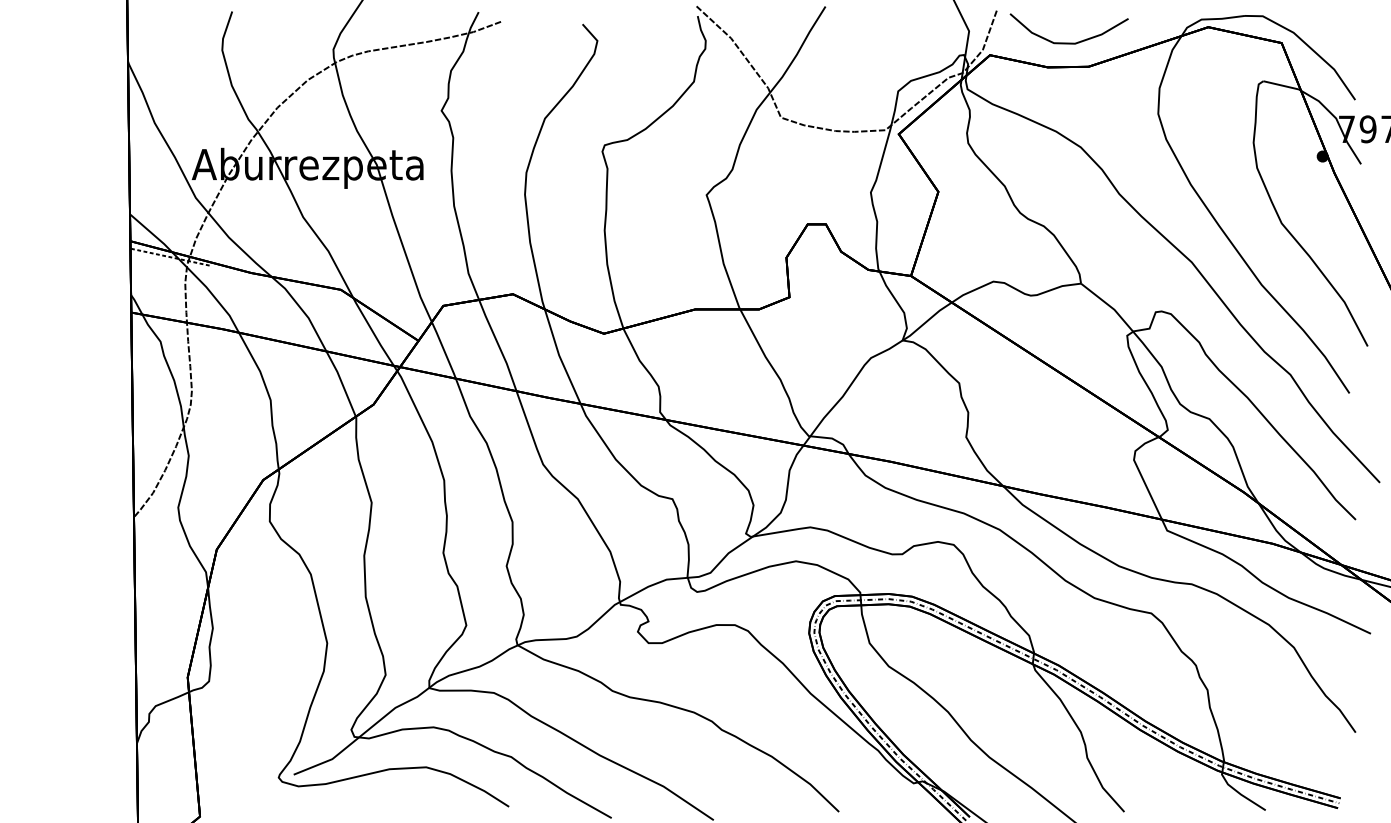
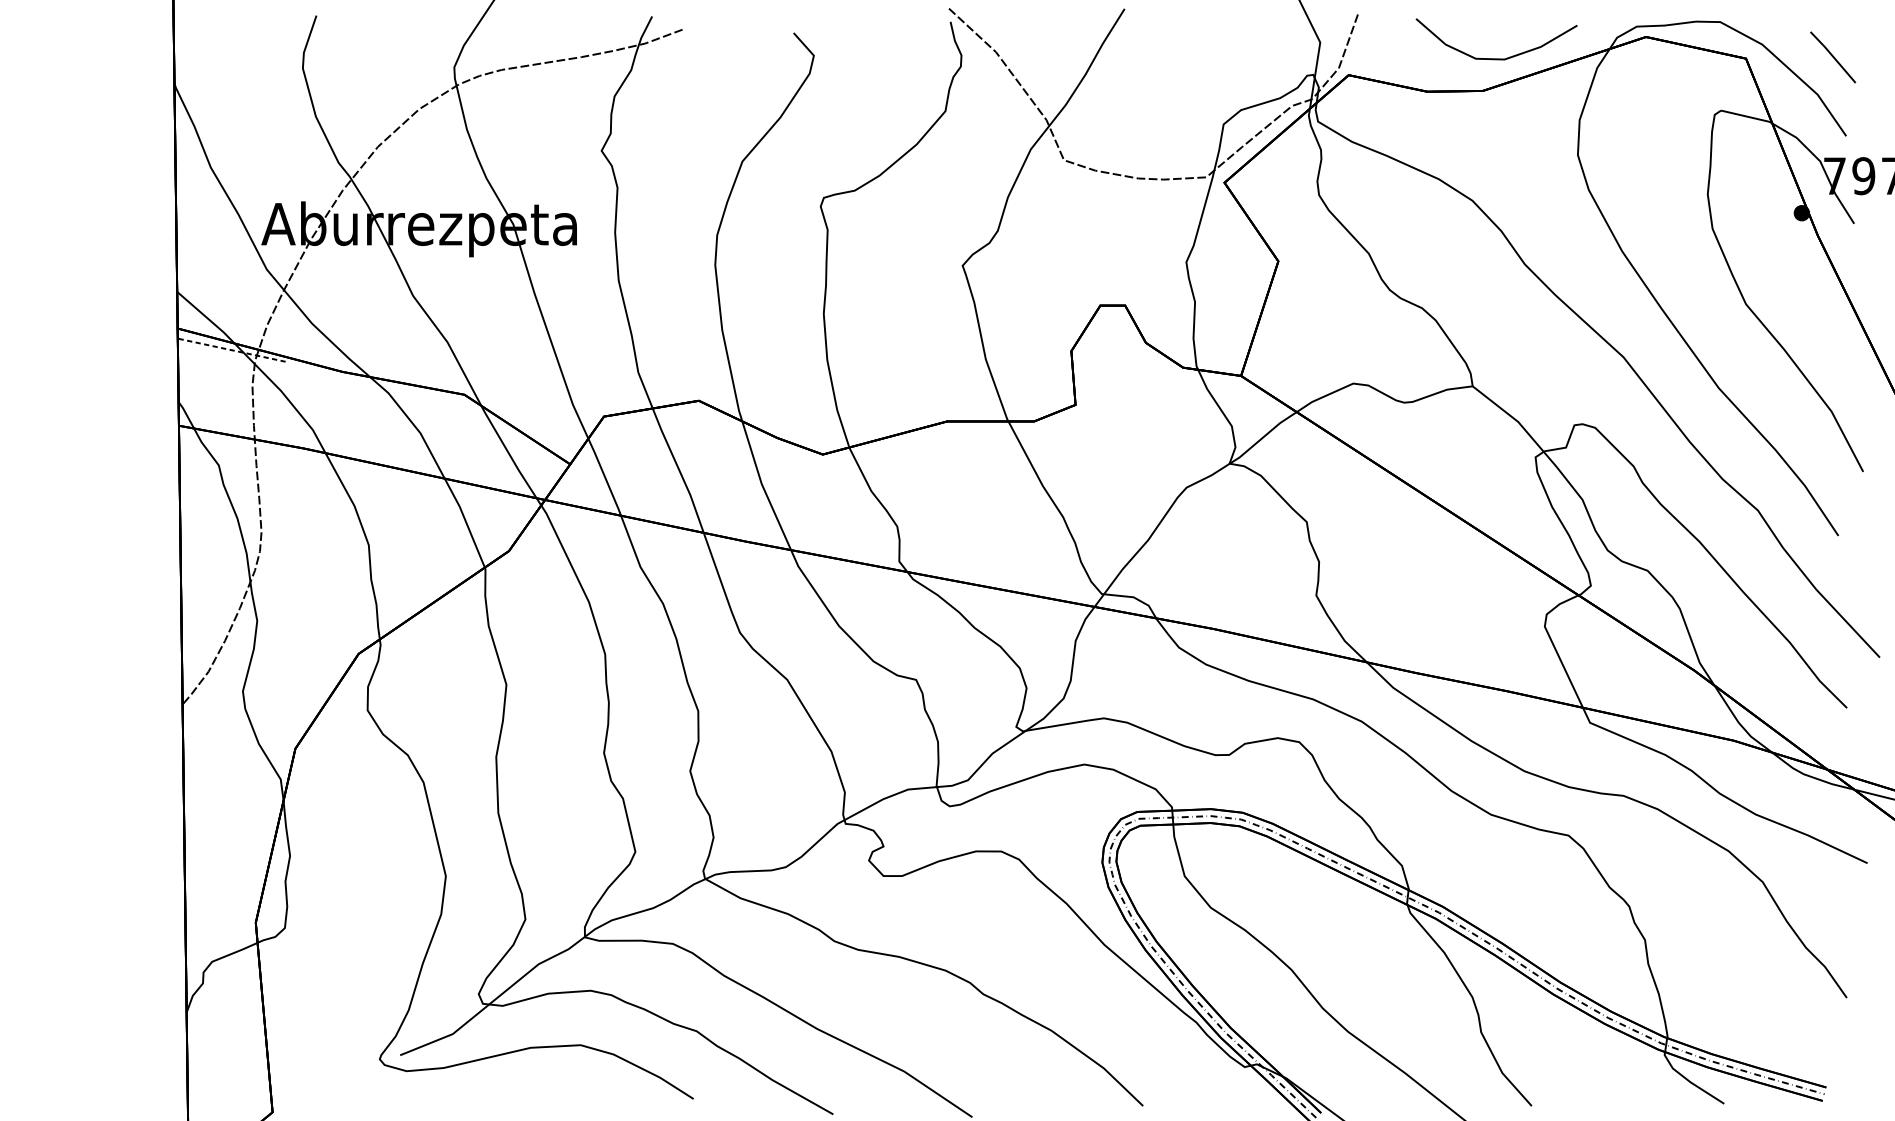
curve: (1069, 42) -> (1496, 58), moved
line: (1345, 42) -> (1833, 57), added

